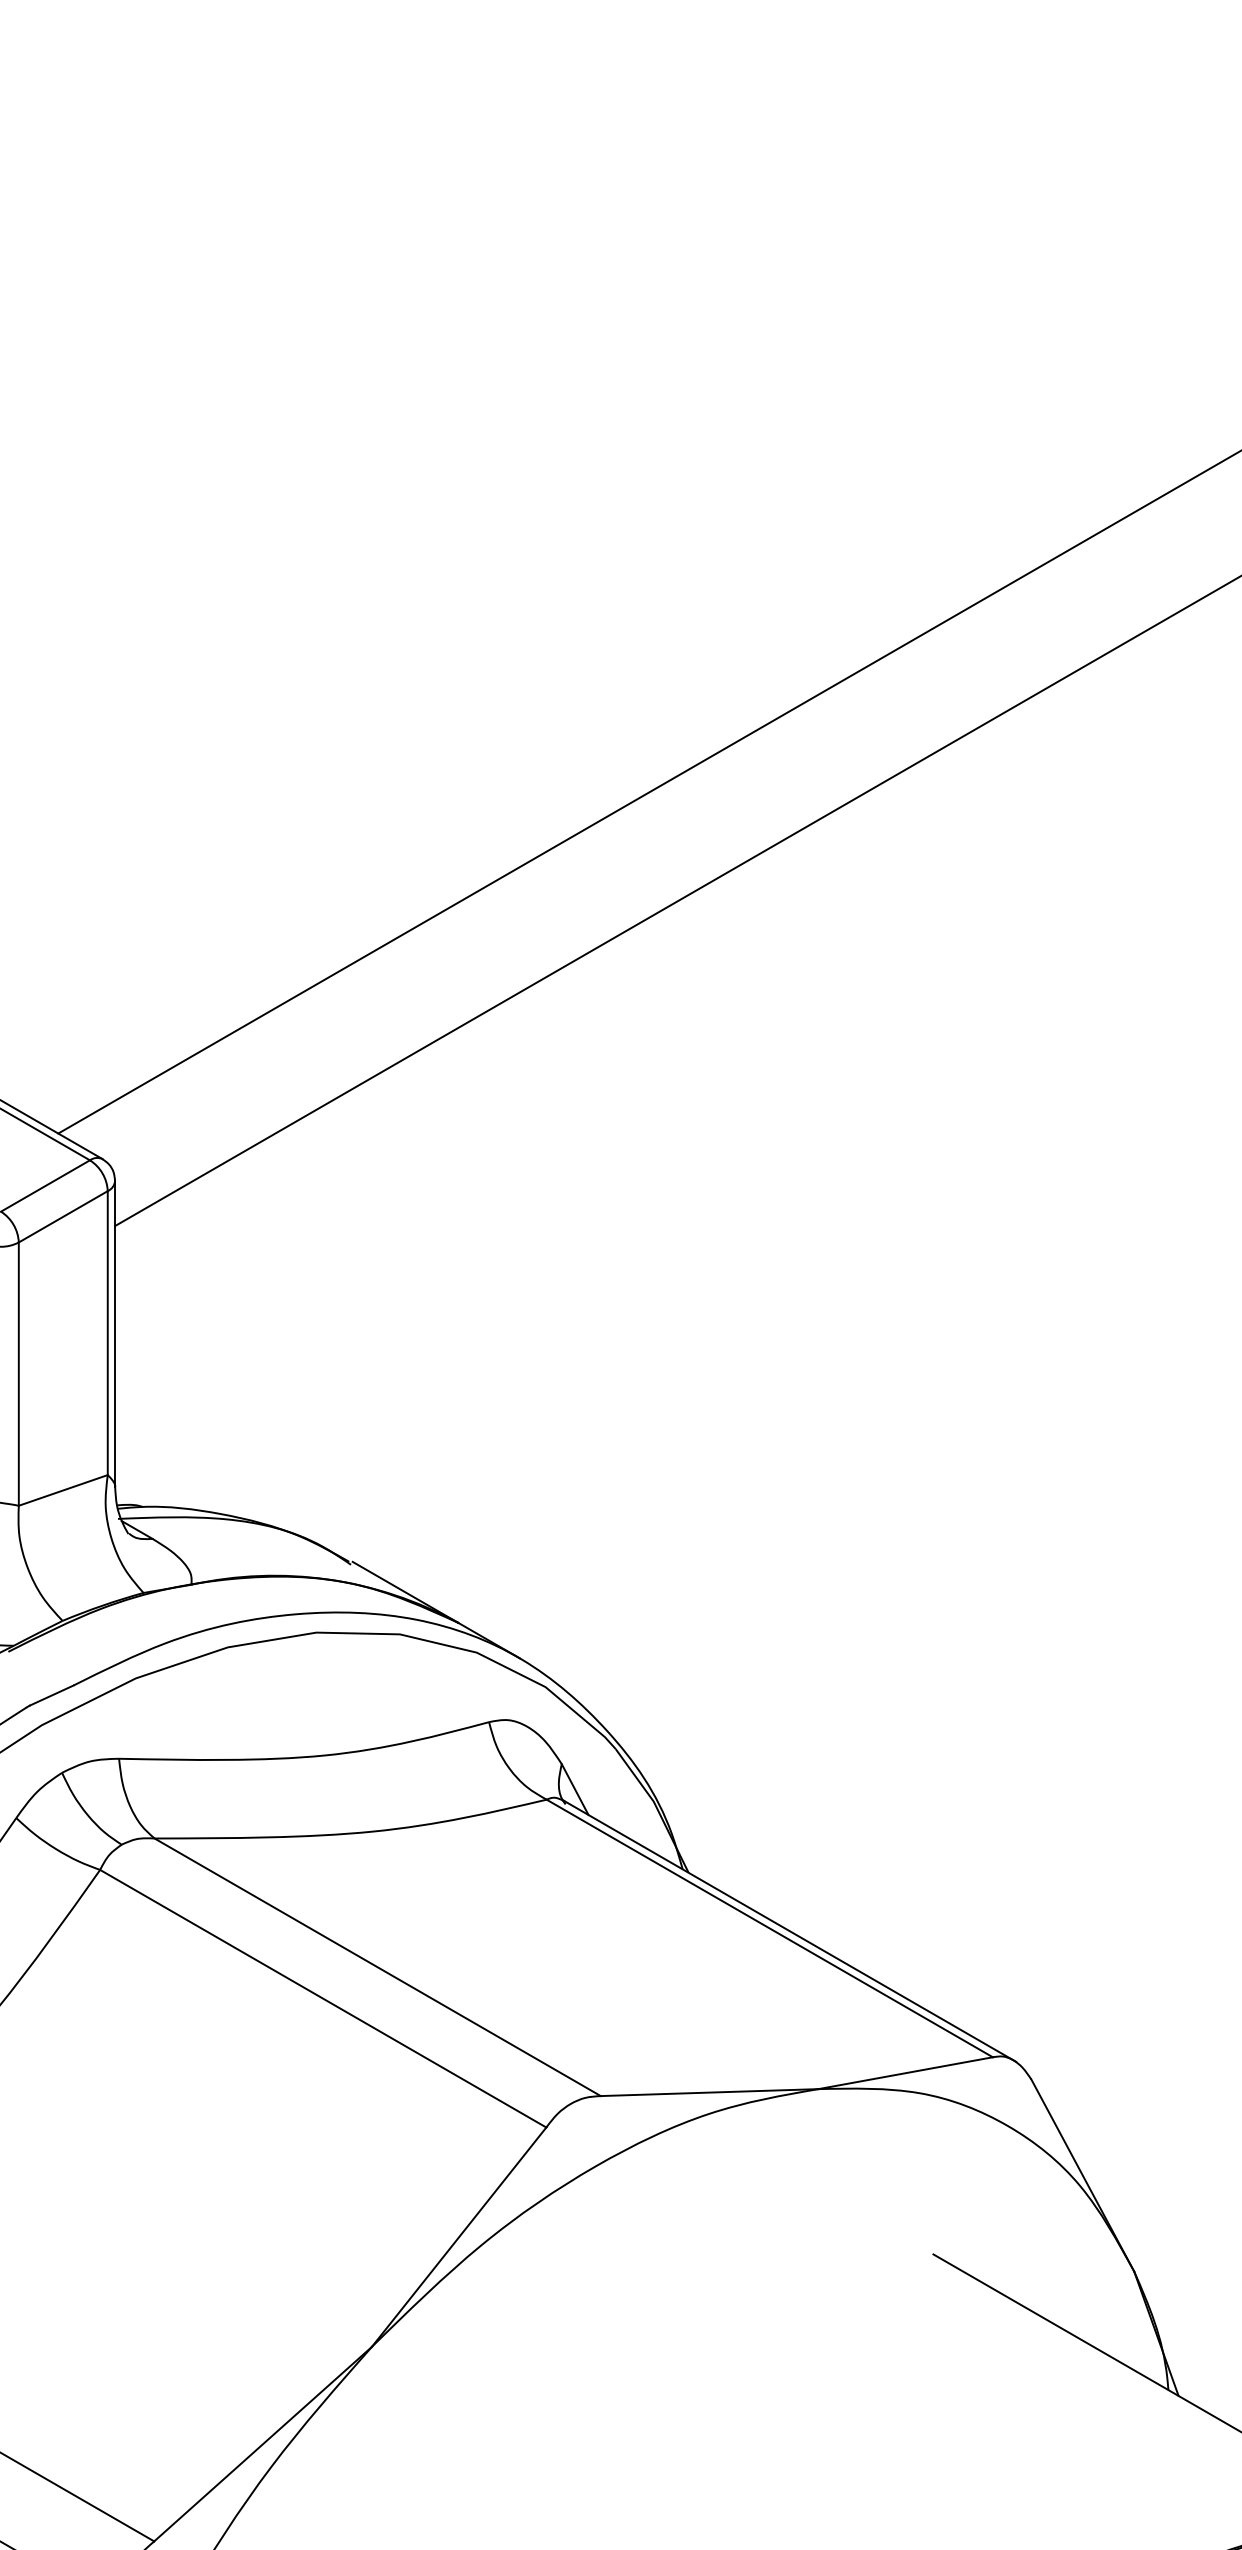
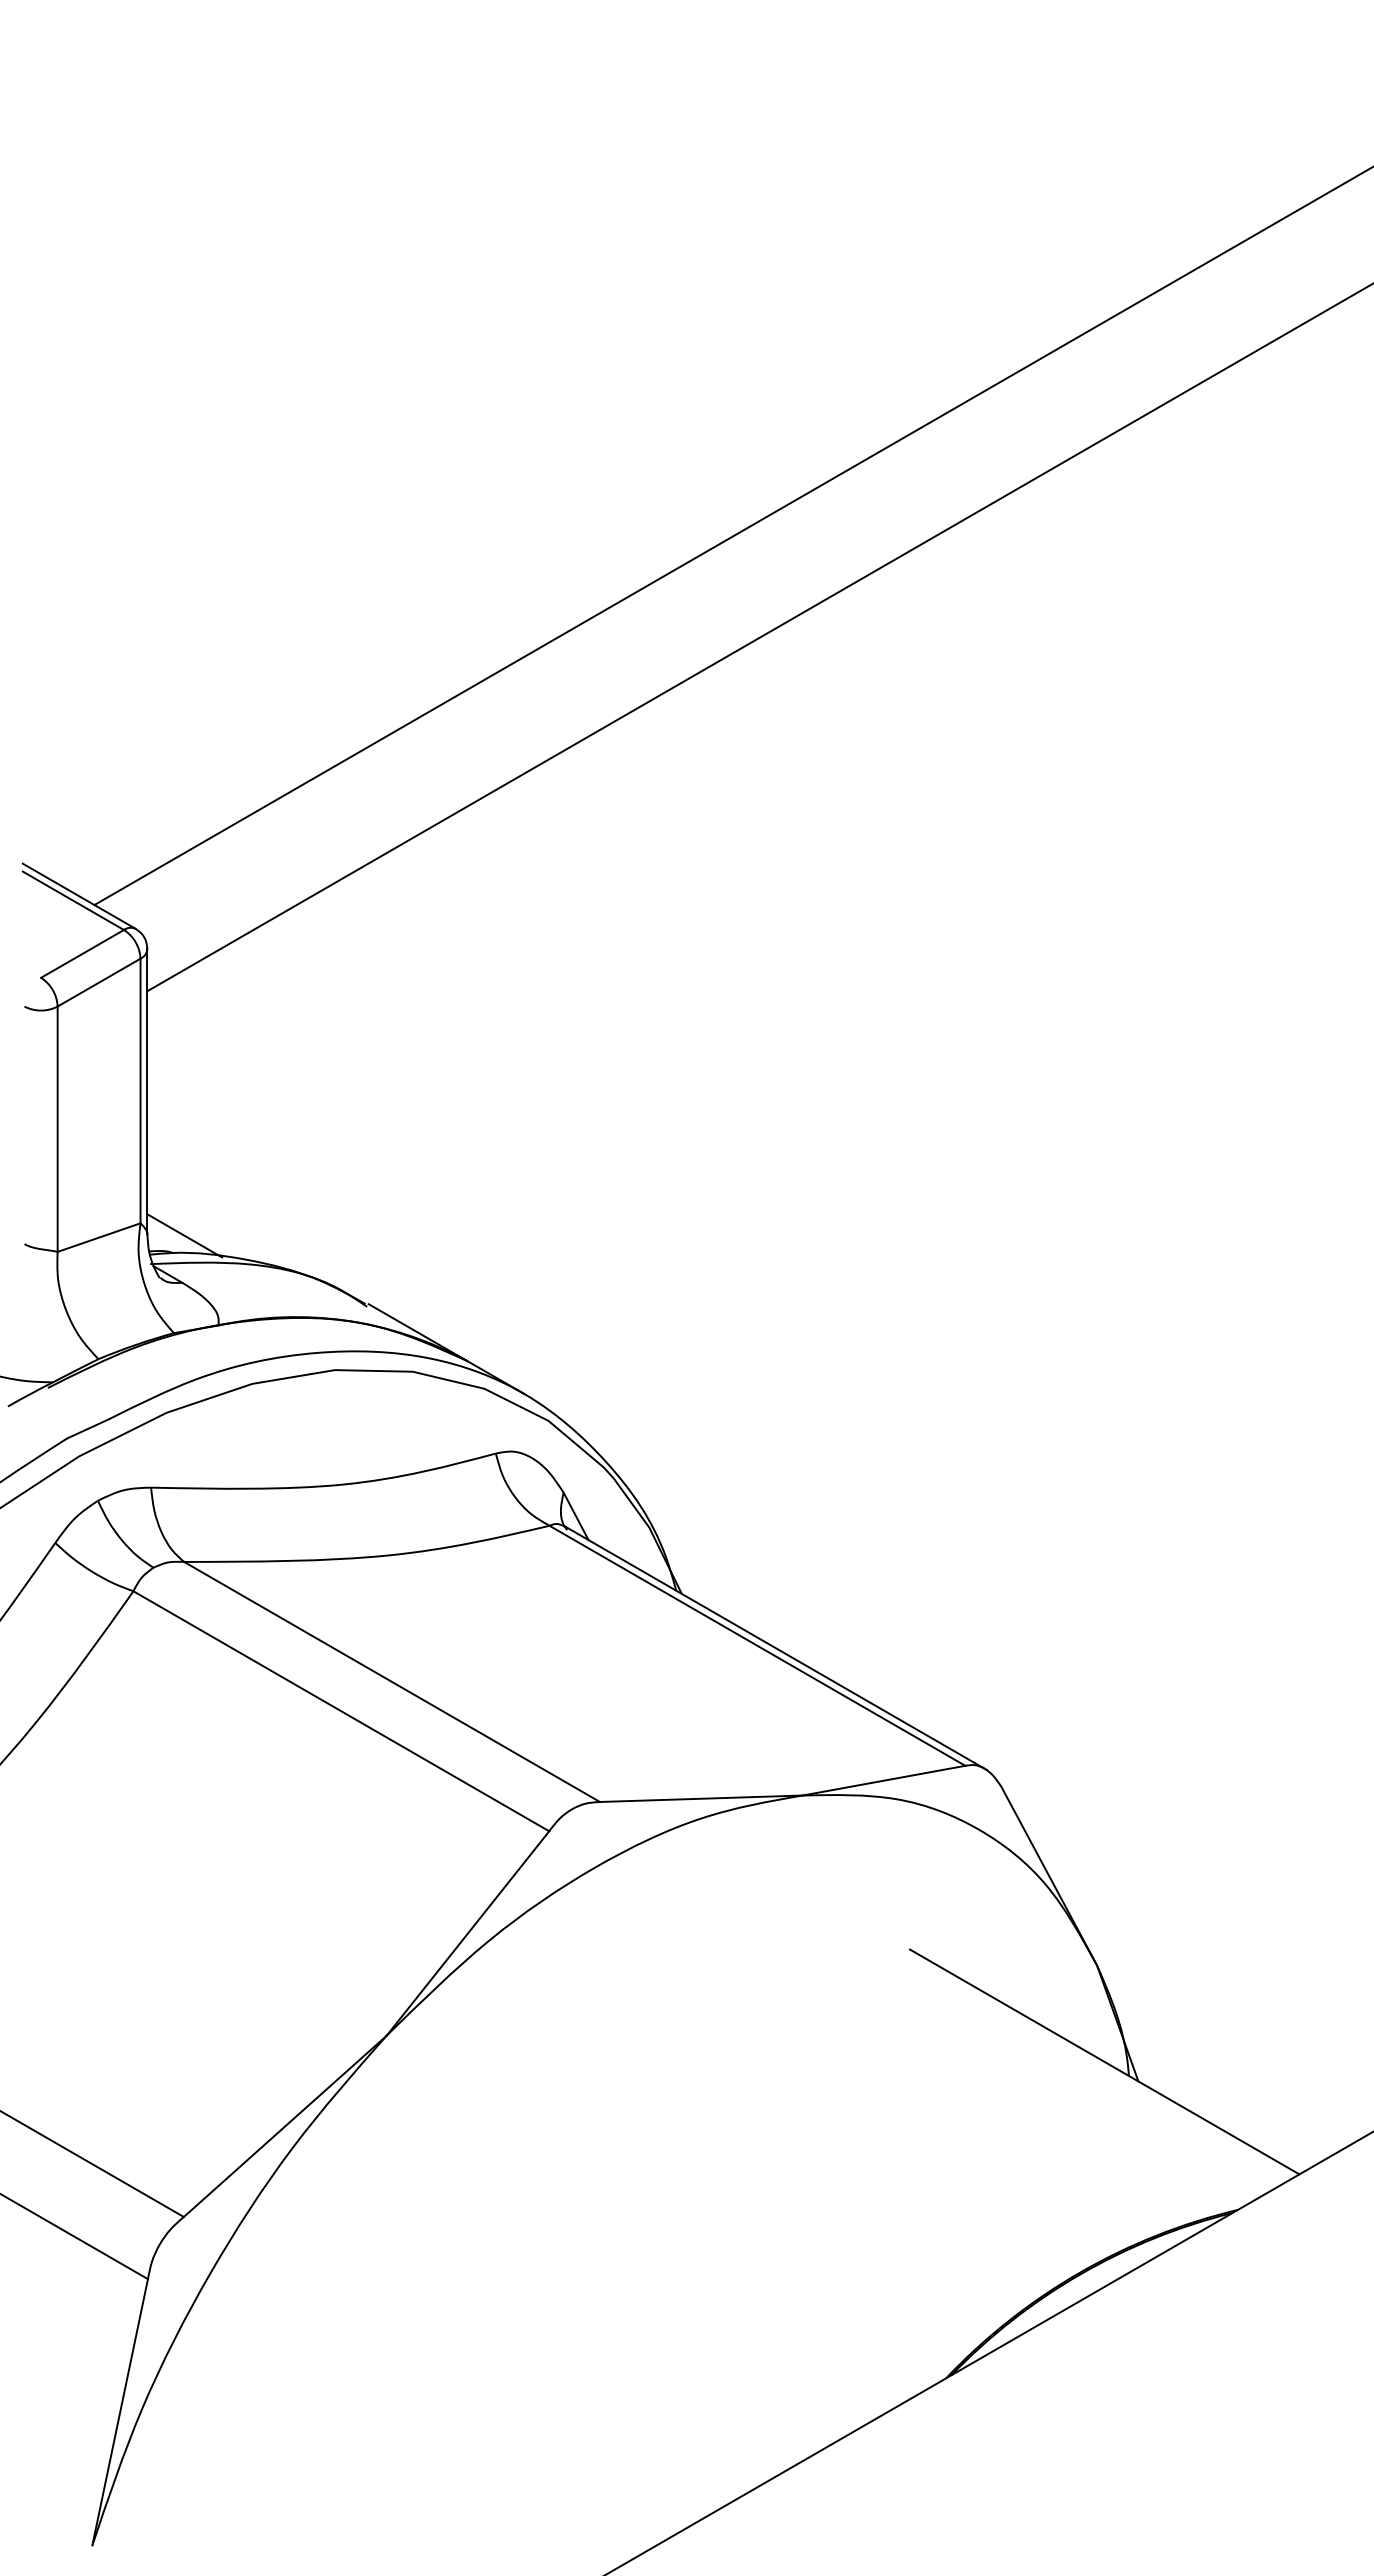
line: (154, 1488) -> (184, 1235), added

